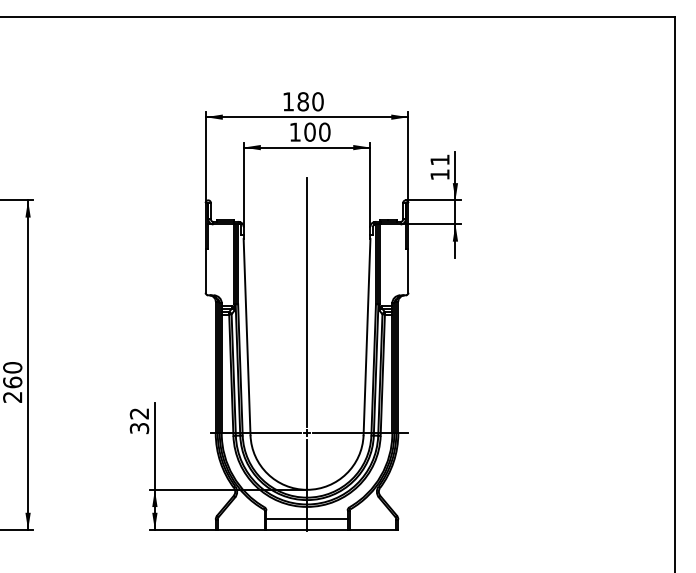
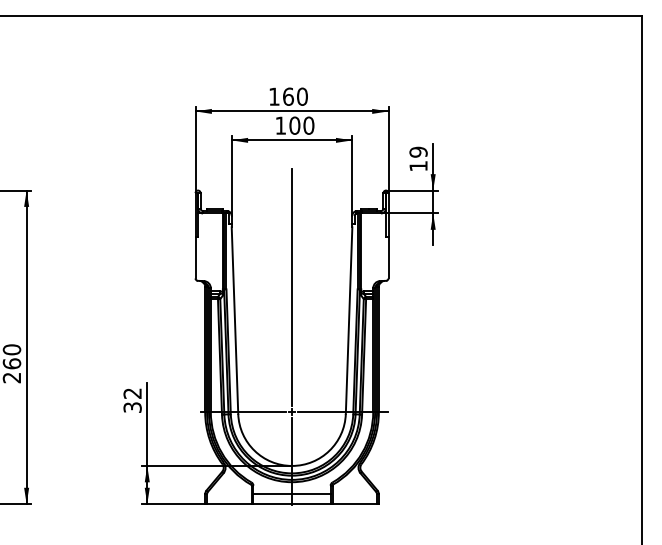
text: (303, 101) -> (288, 96), 180 -> 160
text: (439, 159) -> (418, 151), 11 -> 19

